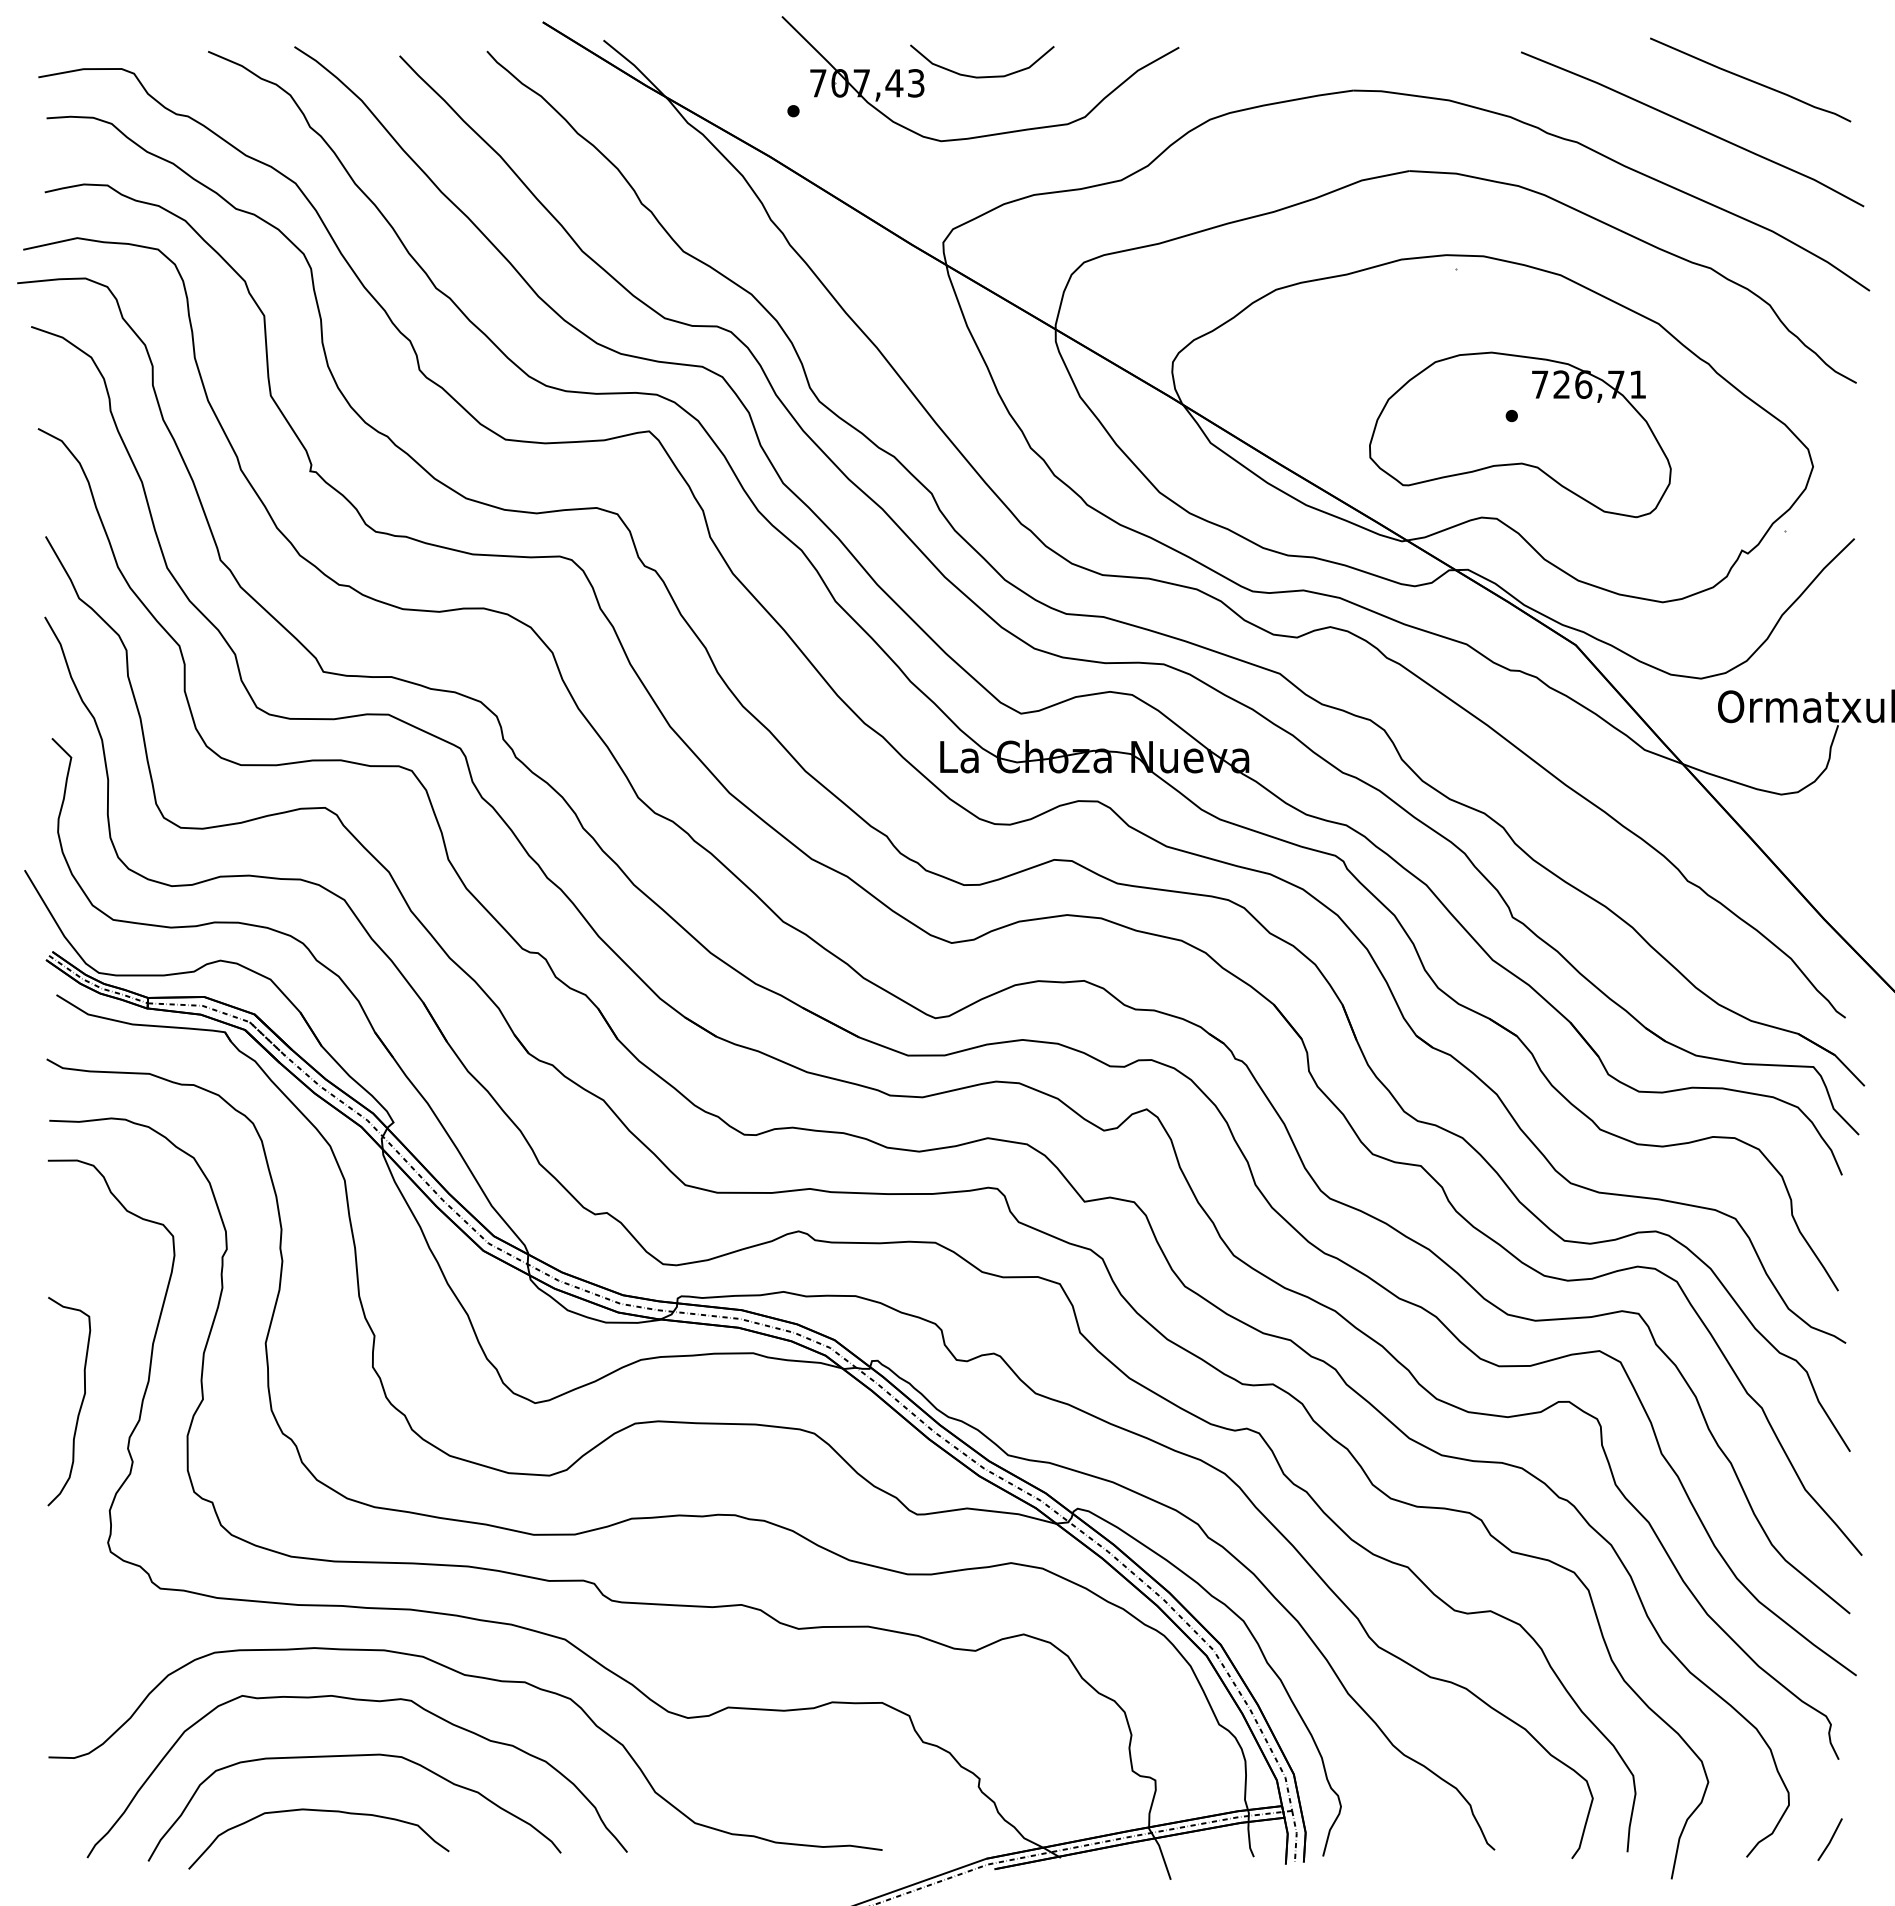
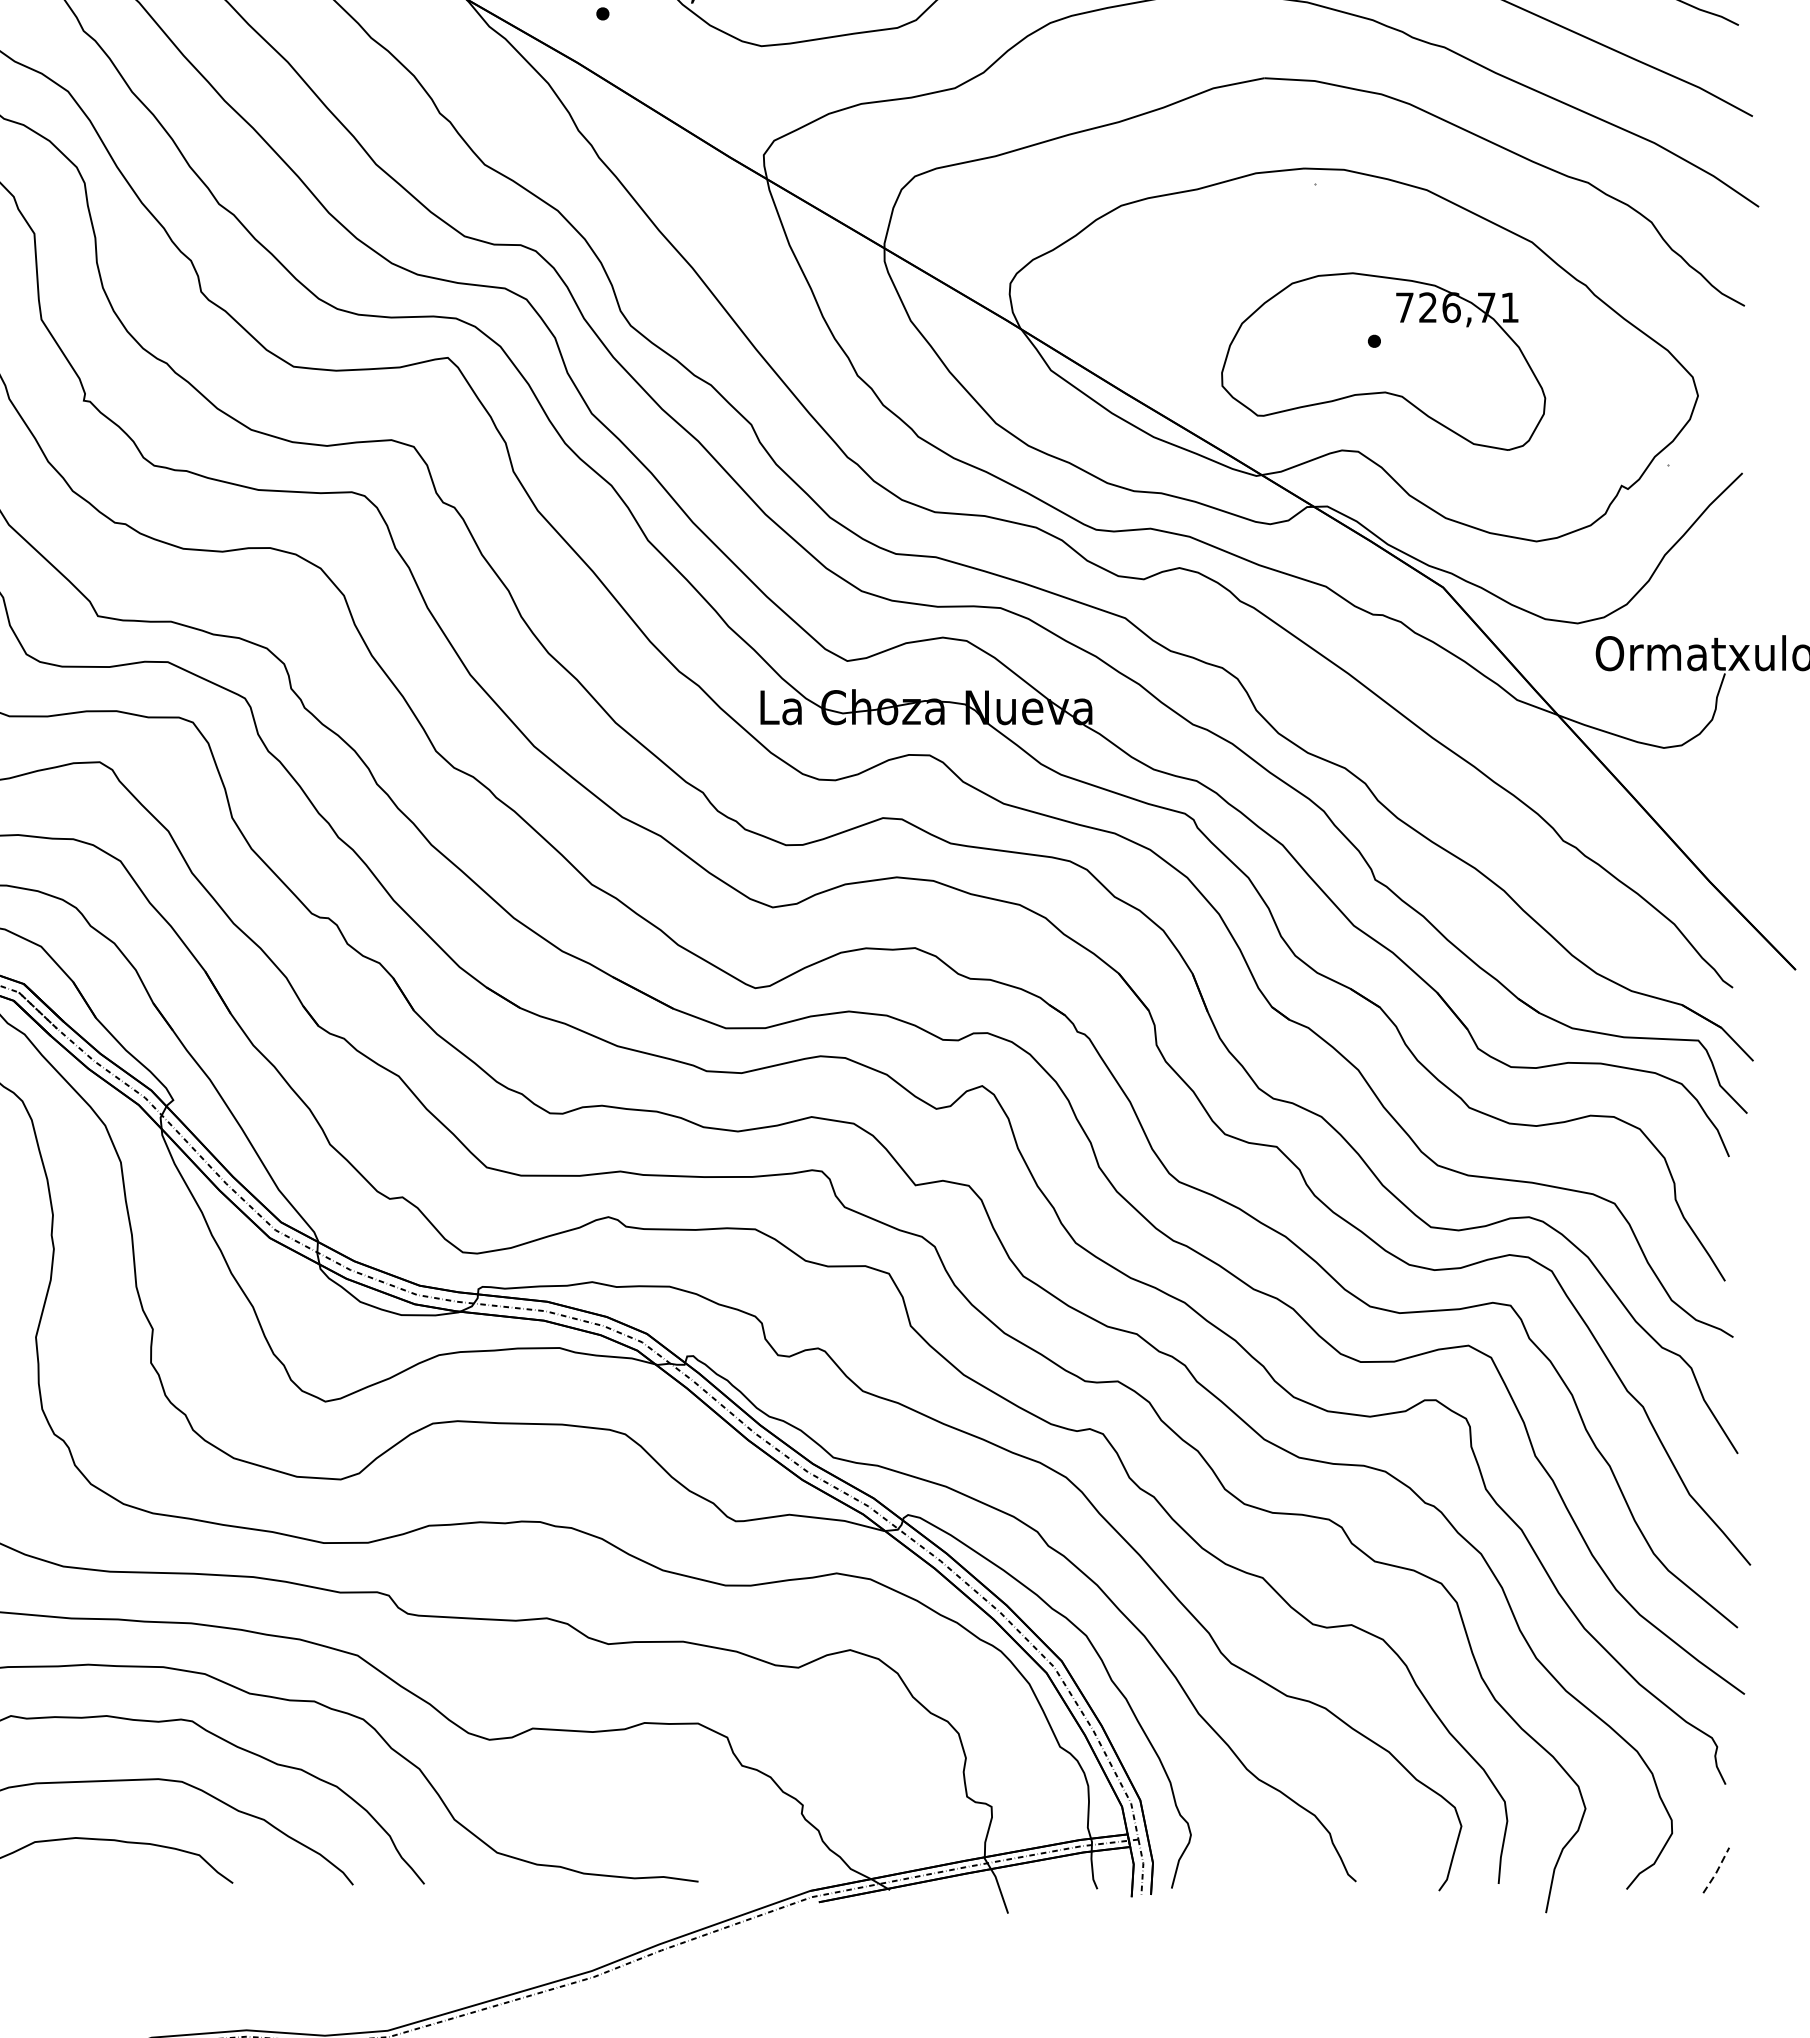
line: (1830, 1840) -> (1716, 1871), solid -> dashed

